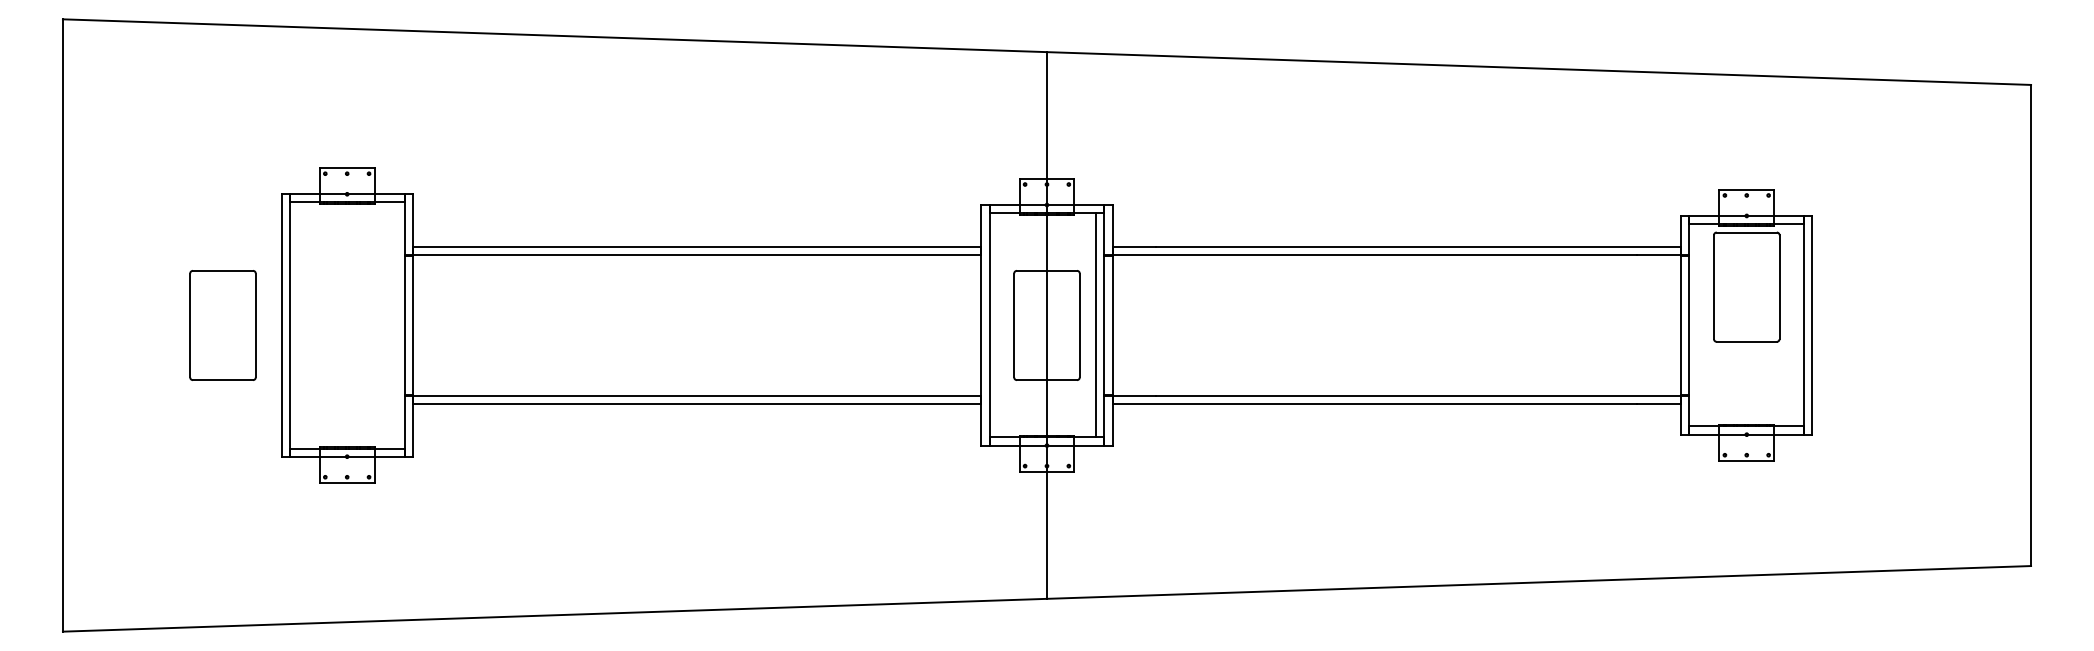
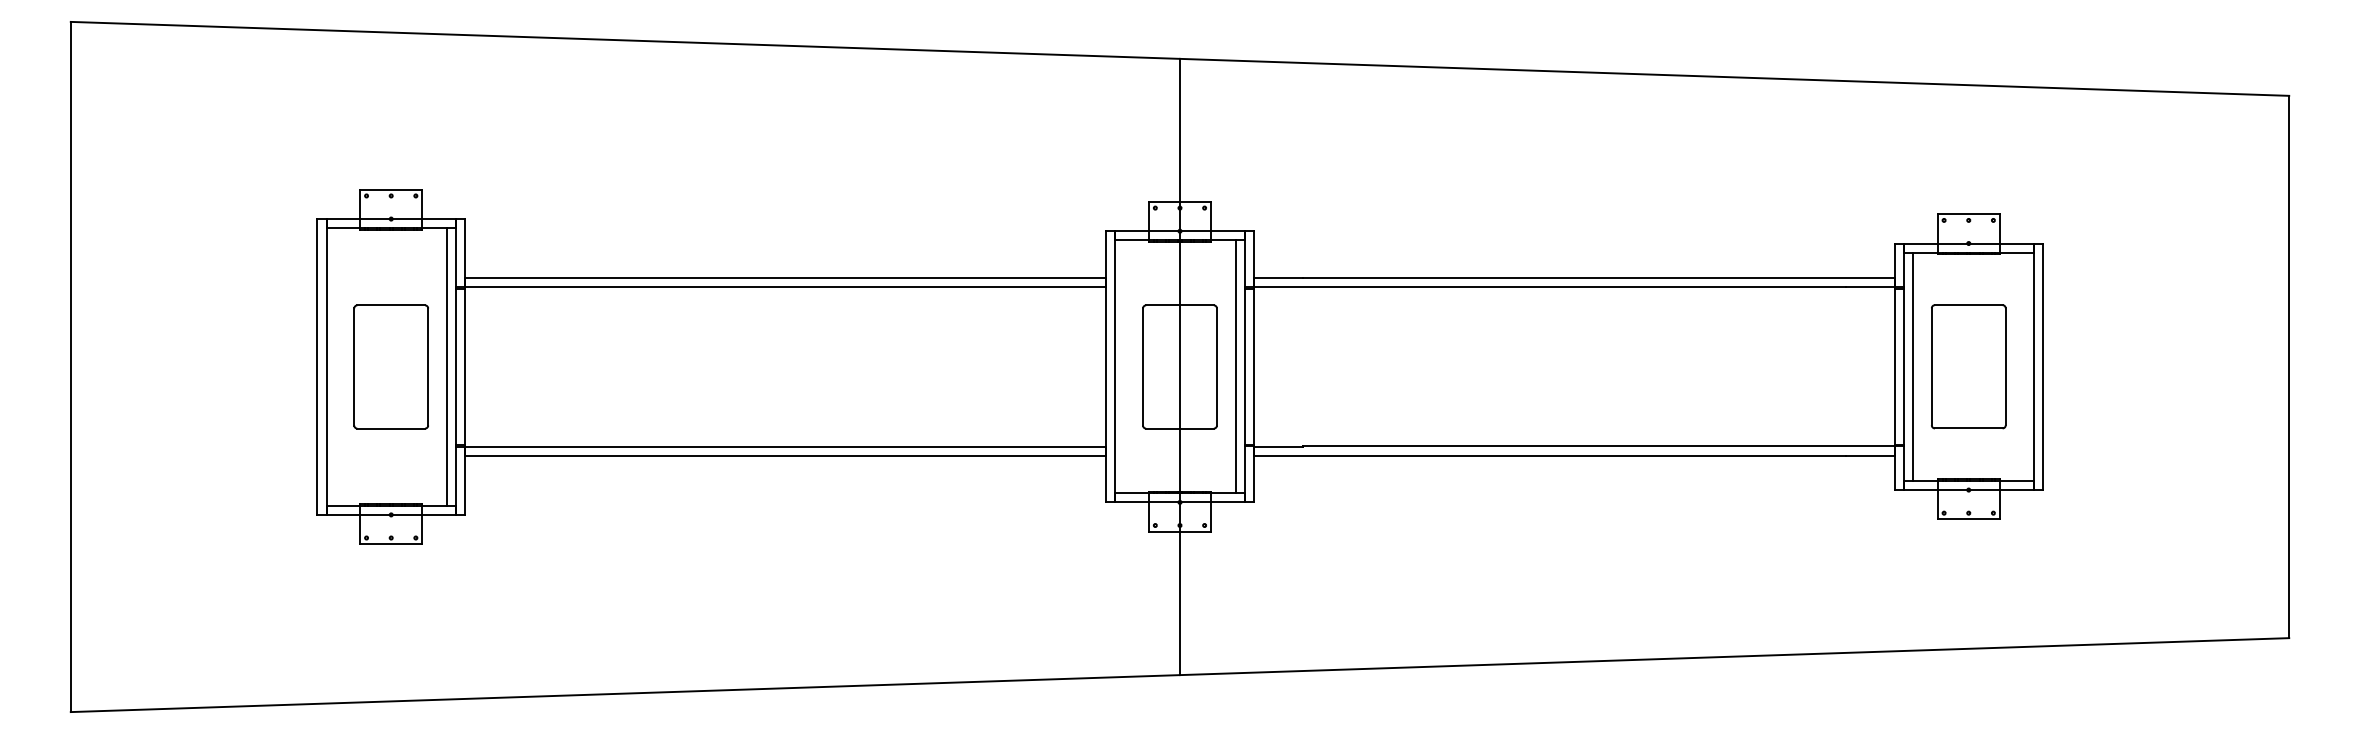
part: (1746, 286) -> (1968, 366), moved
part: (222, 325) -> (390, 366), moved
line: (396, 325) -> (446, 366), added
line: (1697, 325) -> (1913, 366), added

